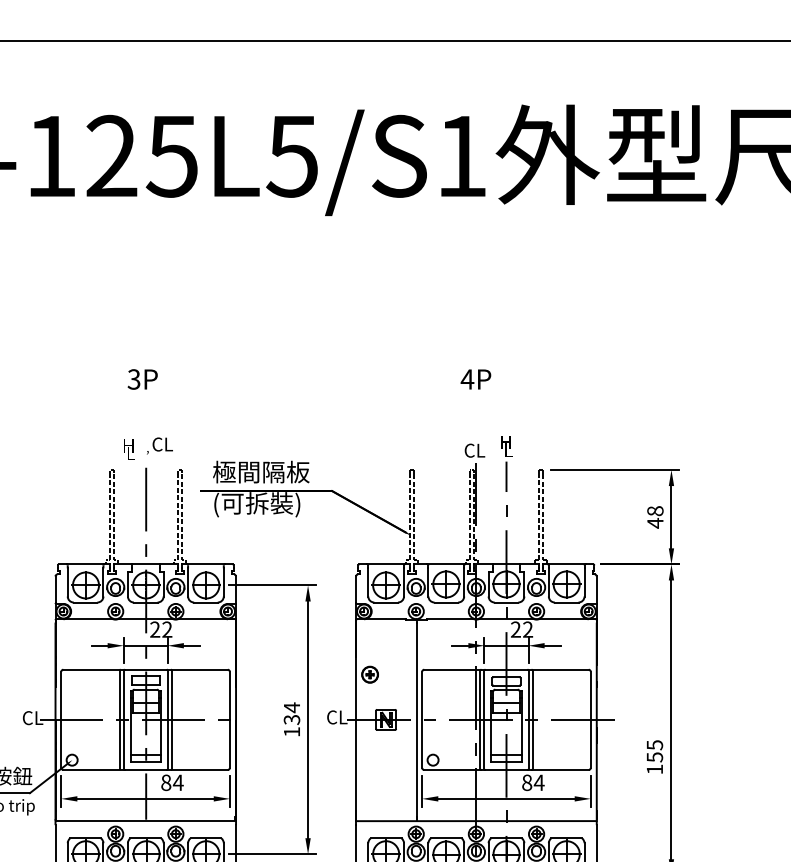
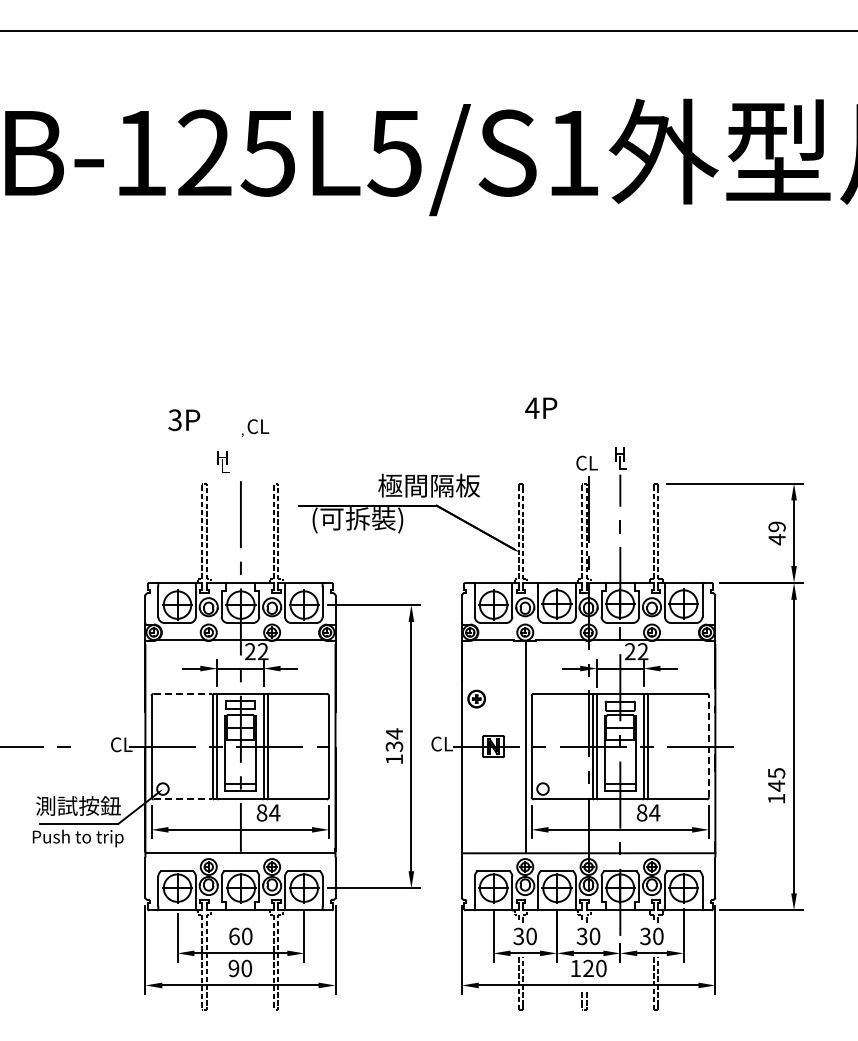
text: (476, 378) -> (541, 407), moved
text: (142, 379) -> (184, 420), moved
text: (160, 445) -> (255, 427), moved
text: (260, 471) -> (428, 485), moved
text: (654, 510) -> (776, 526), 8 -> 9
line: (91, 669) -> (183, 693), solid -> dashed
line: (591, 719) -> (709, 746), solid -> dashed
text: (654, 756) -> (776, 785), 155 -> 145
line: (91, 770) -> (183, 799), solid -> dashed

